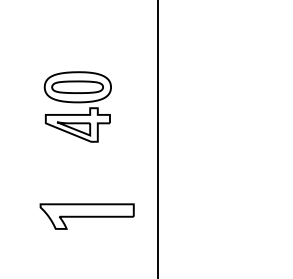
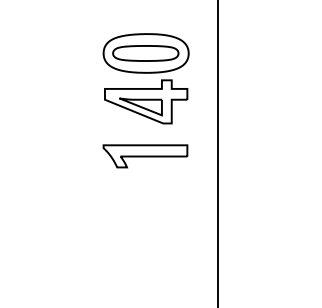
part: (77, 106) -> (145, 78), size x1.43
part: (87, 216) -> (145, 156), moved

